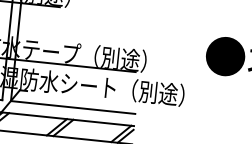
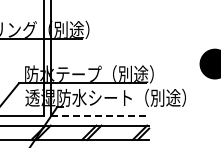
line: (73, 108) -> (100, 116), solid -> dashed

